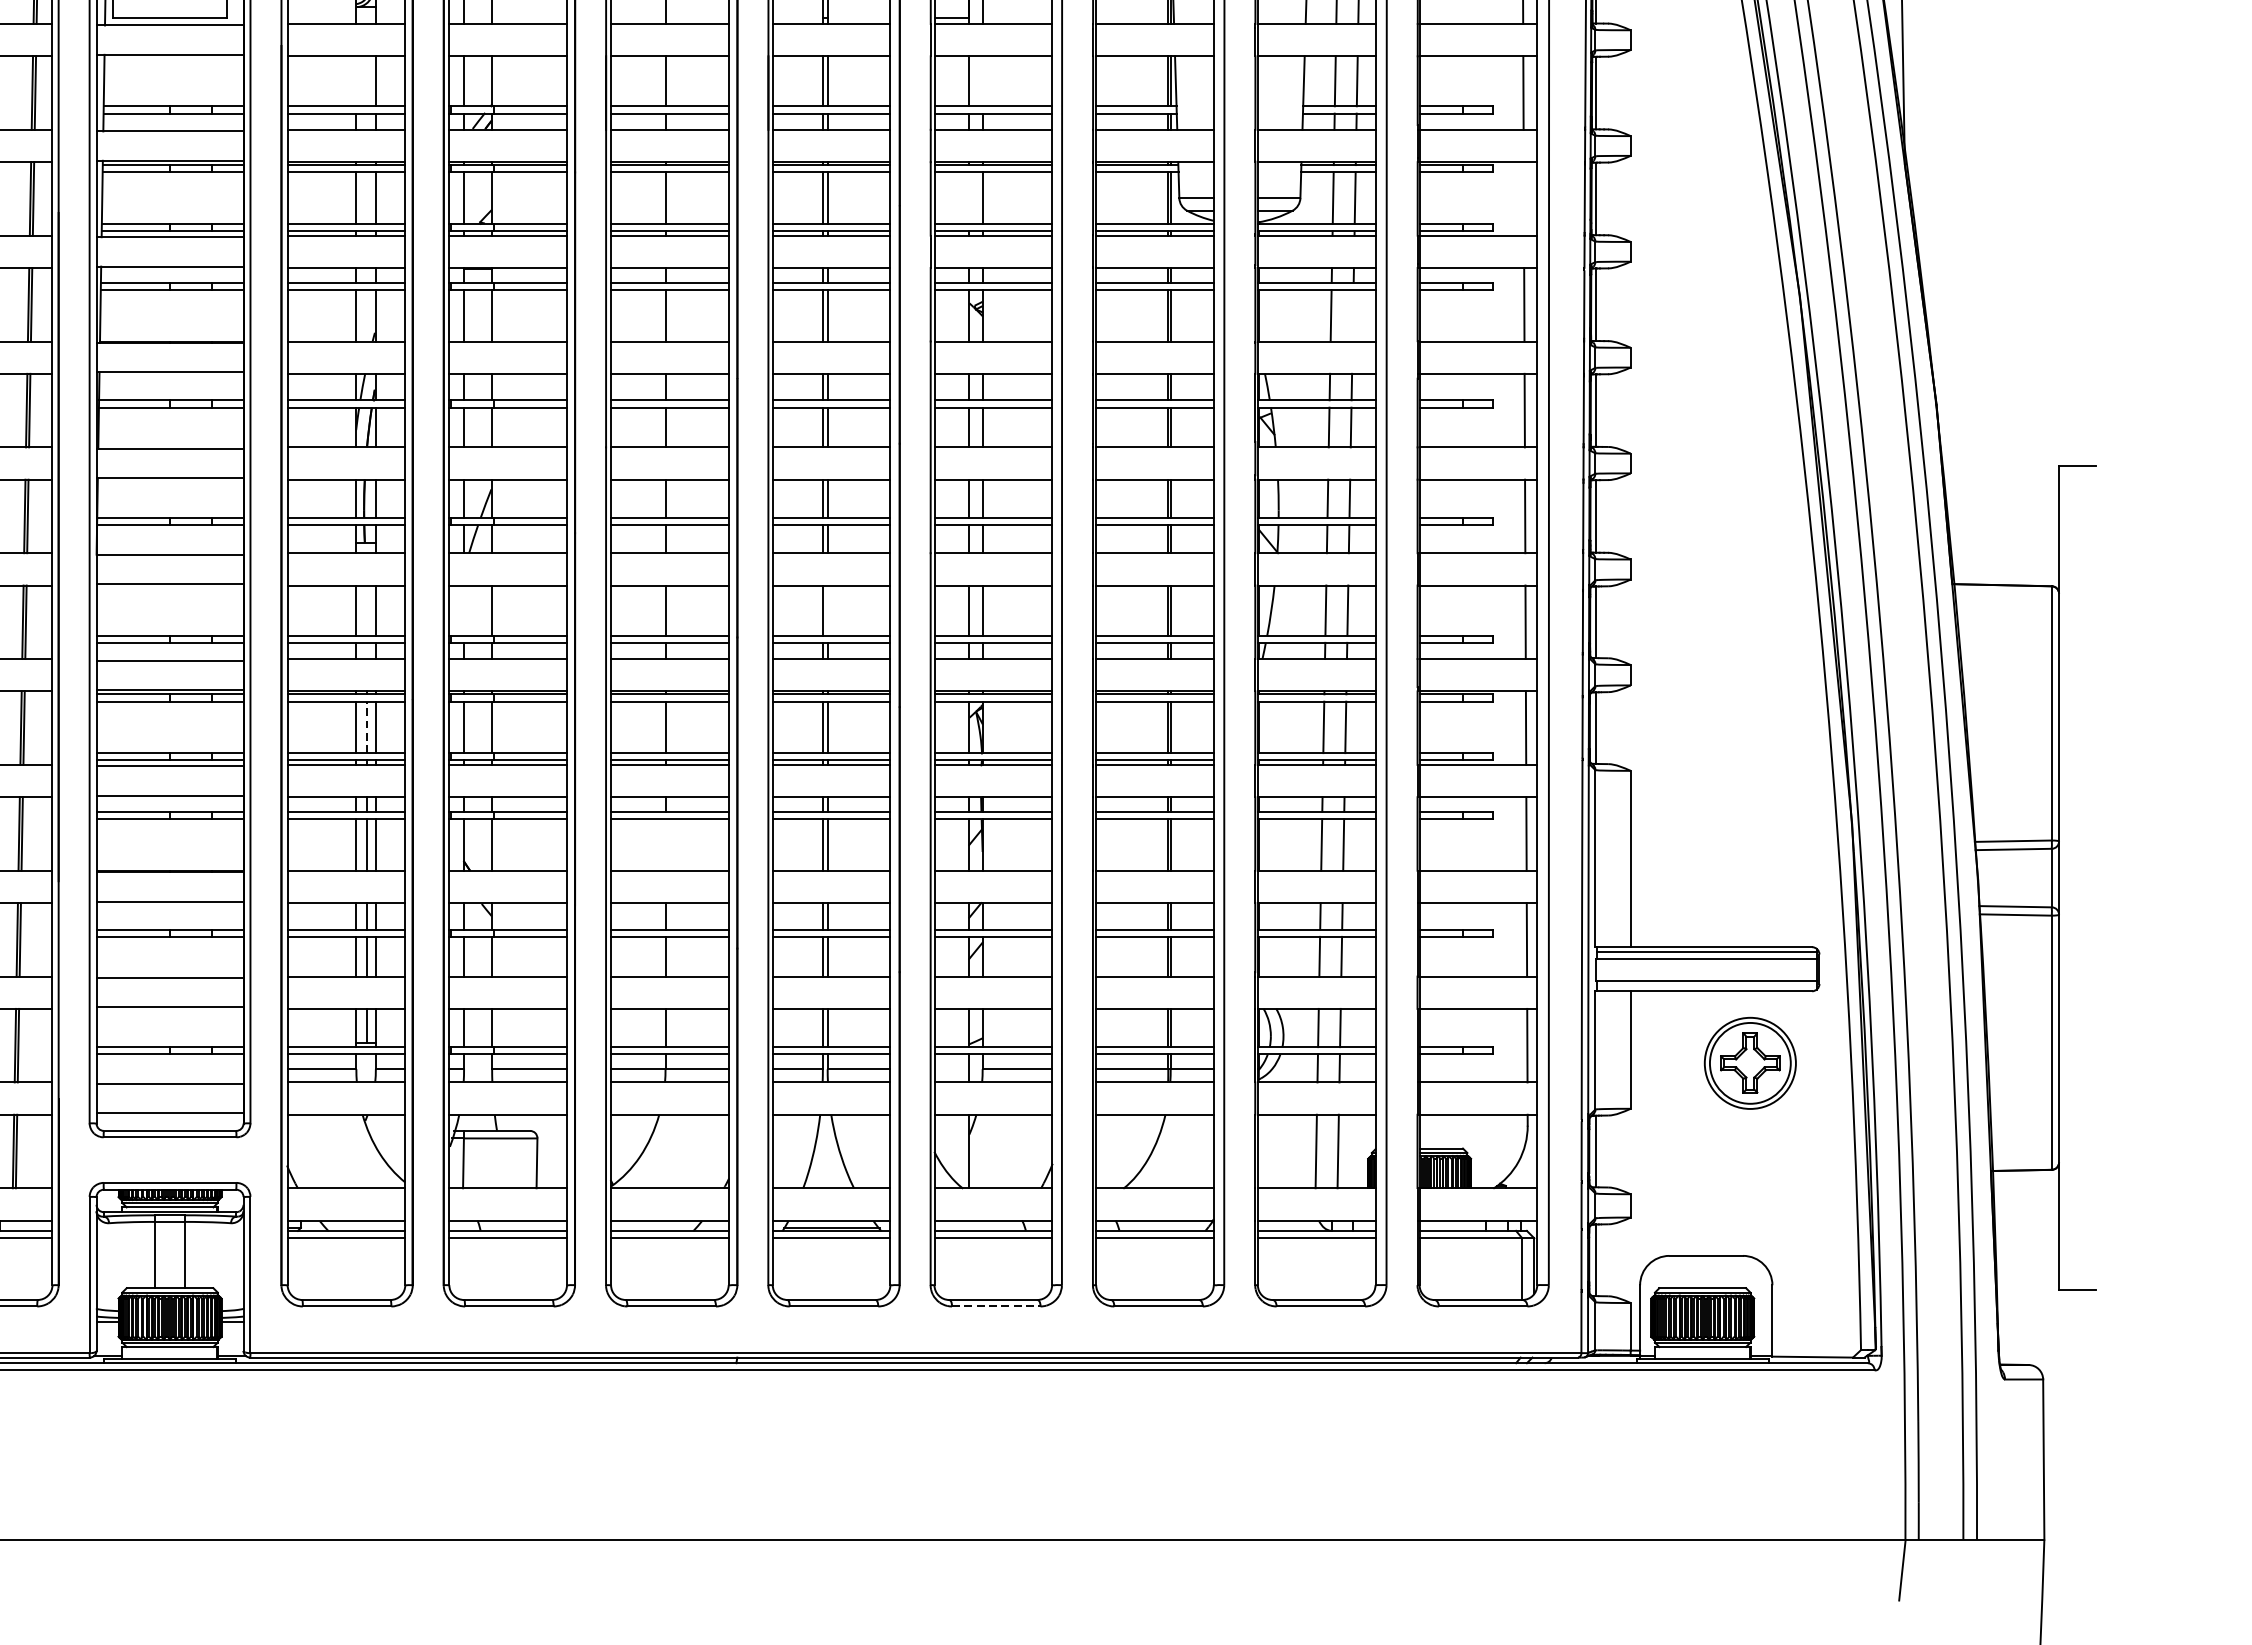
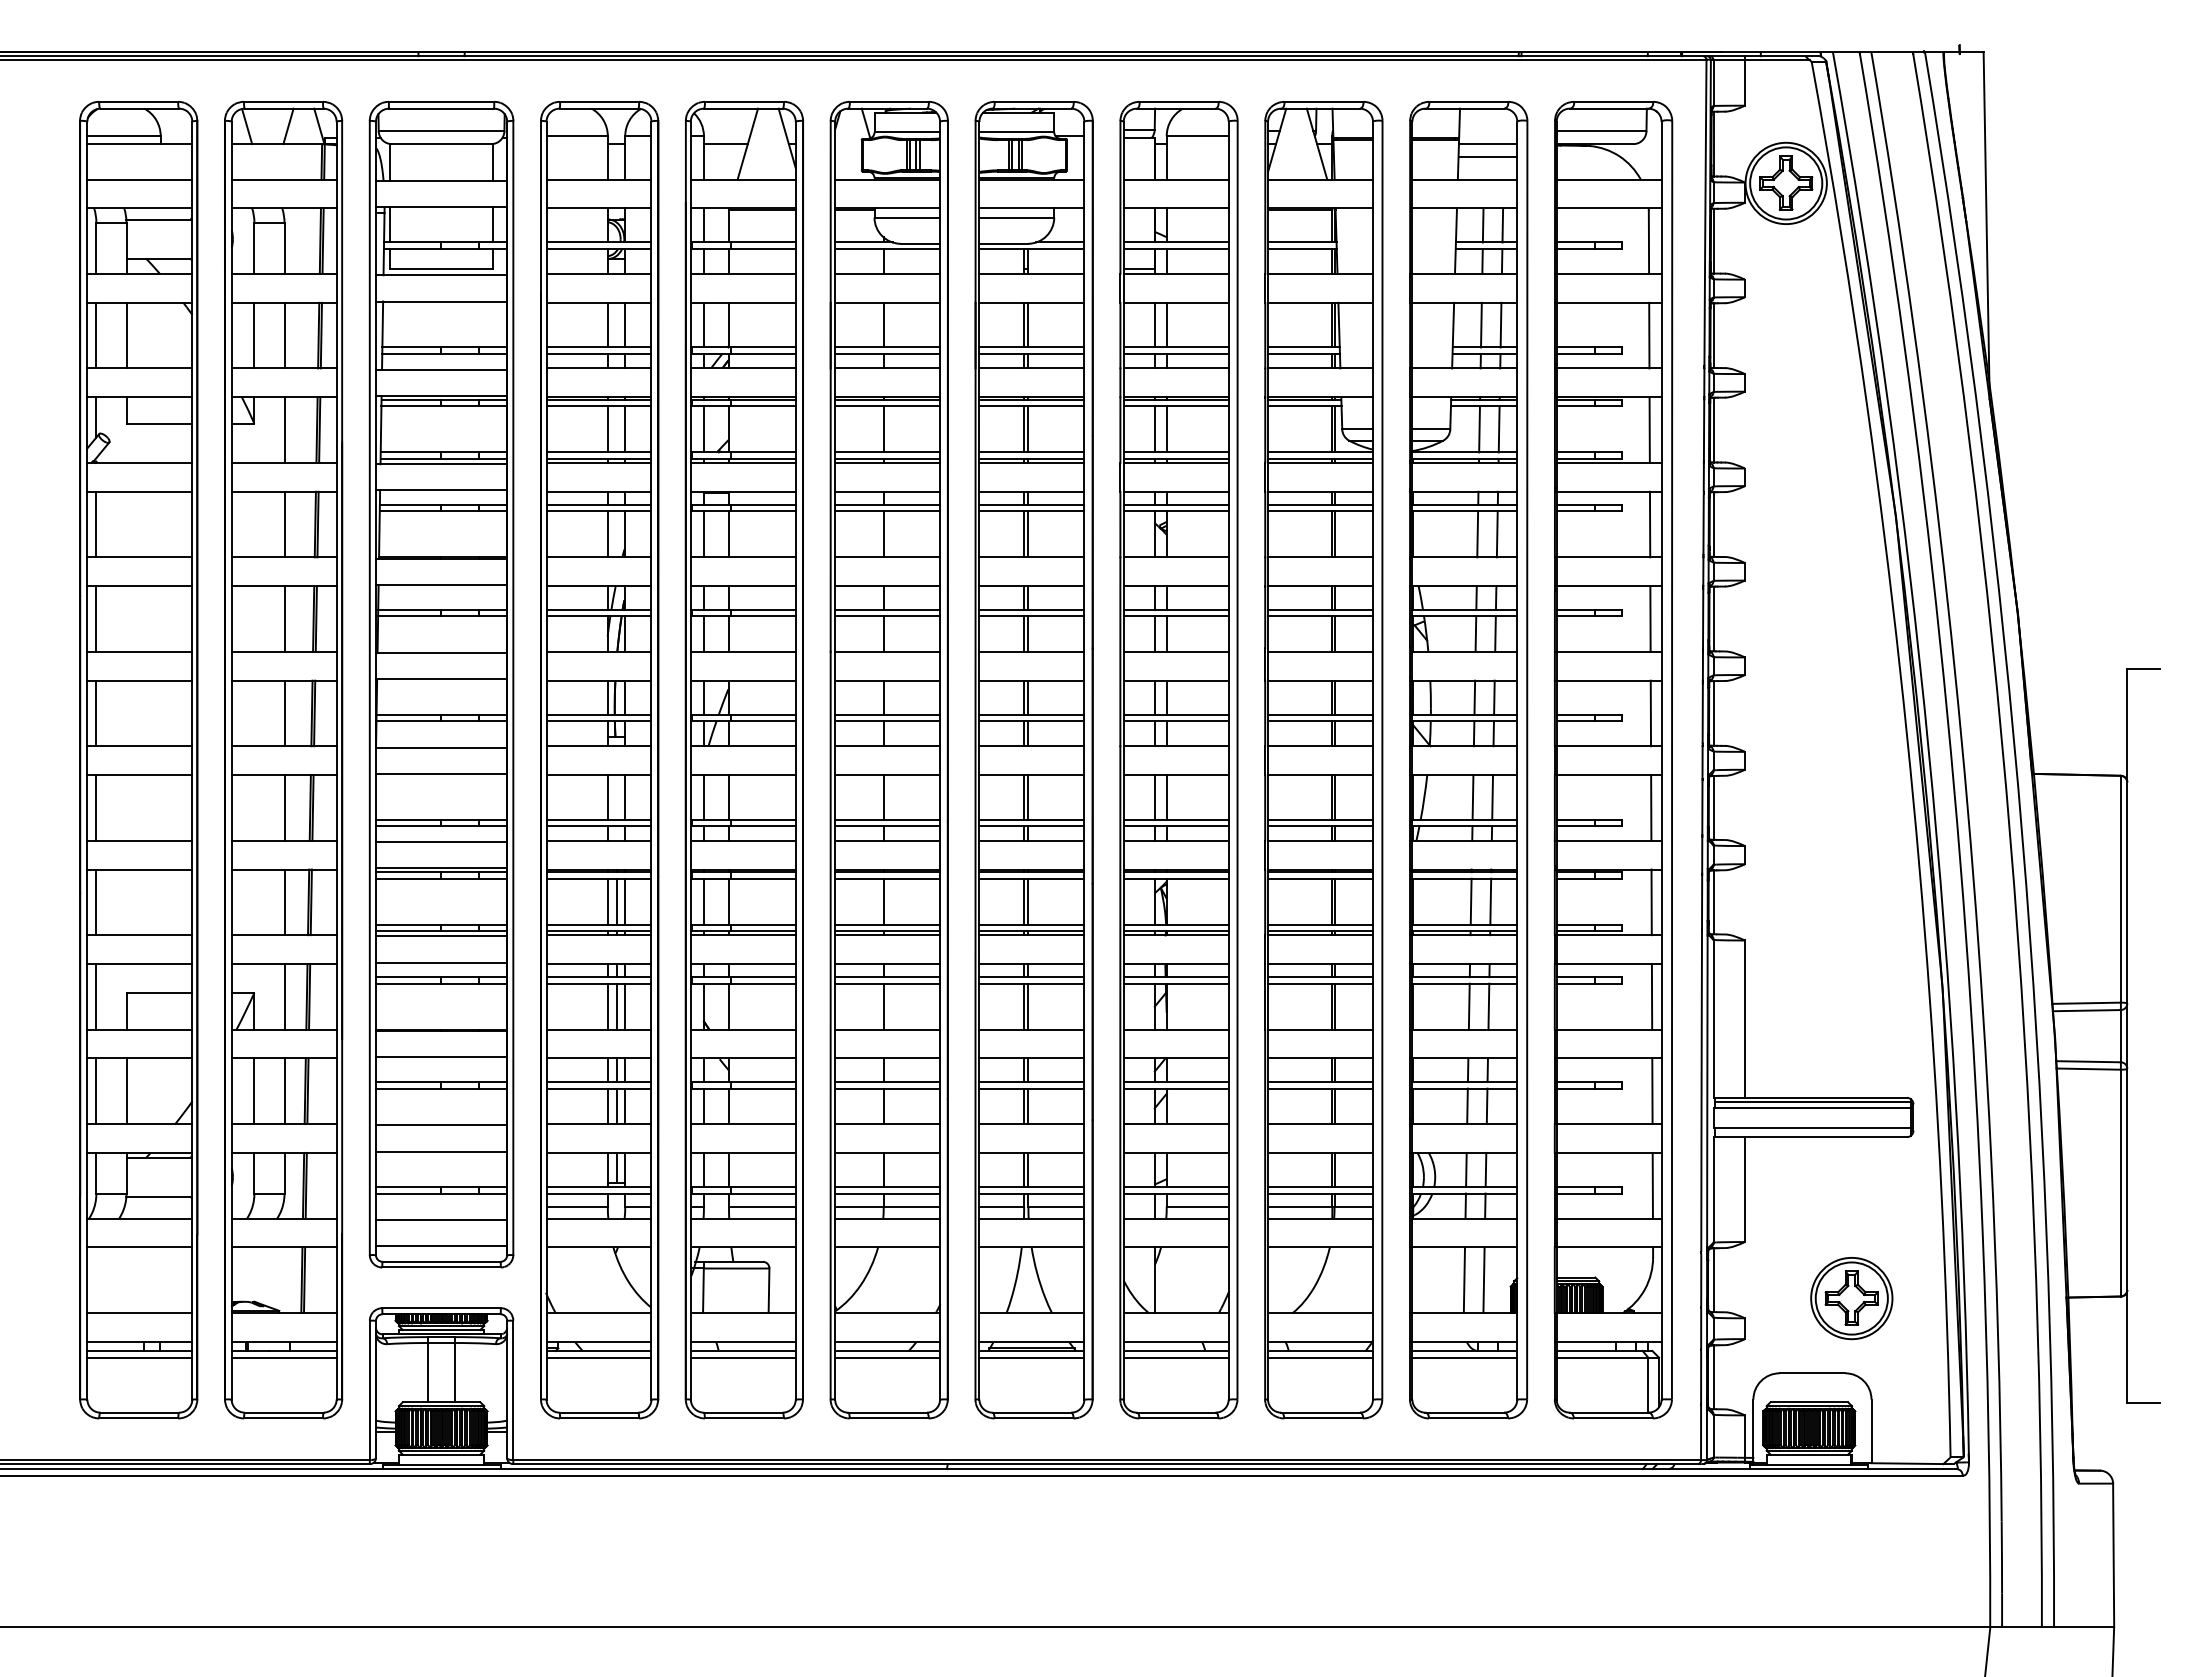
line: (355, 80) -> (607, 324), added
line: (982, 80) -> (1166, 324), added
line: (968, 198) -> (1154, 429), added
line: (1523, 198) -> (1649, 429), added
line: (1352, 315) -> (1496, 534), added
line: (463, 610) -> (703, 797), added
line: (827, 610) -> (1028, 797), added
line: (367, 727) -> (617, 901), dashed -> solid
line: (665, 844) -> (883, 1006), added
part: (1750, 1063) -> (1851, 1298), moved
line: (996, 1306) -> (1179, 1418), dashed -> solid

